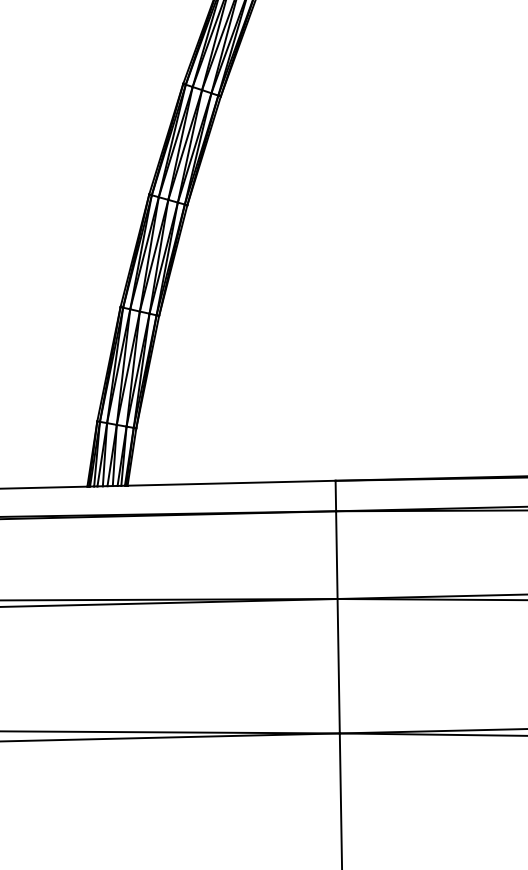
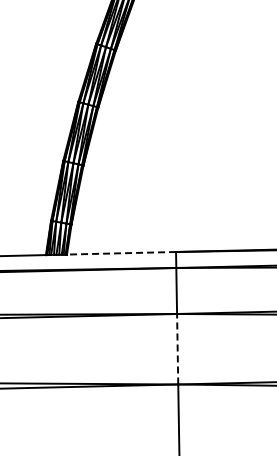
line: (231, 483) -> (121, 253), solid -> dashed
line: (338, 664) -> (177, 348), solid -> dashed

